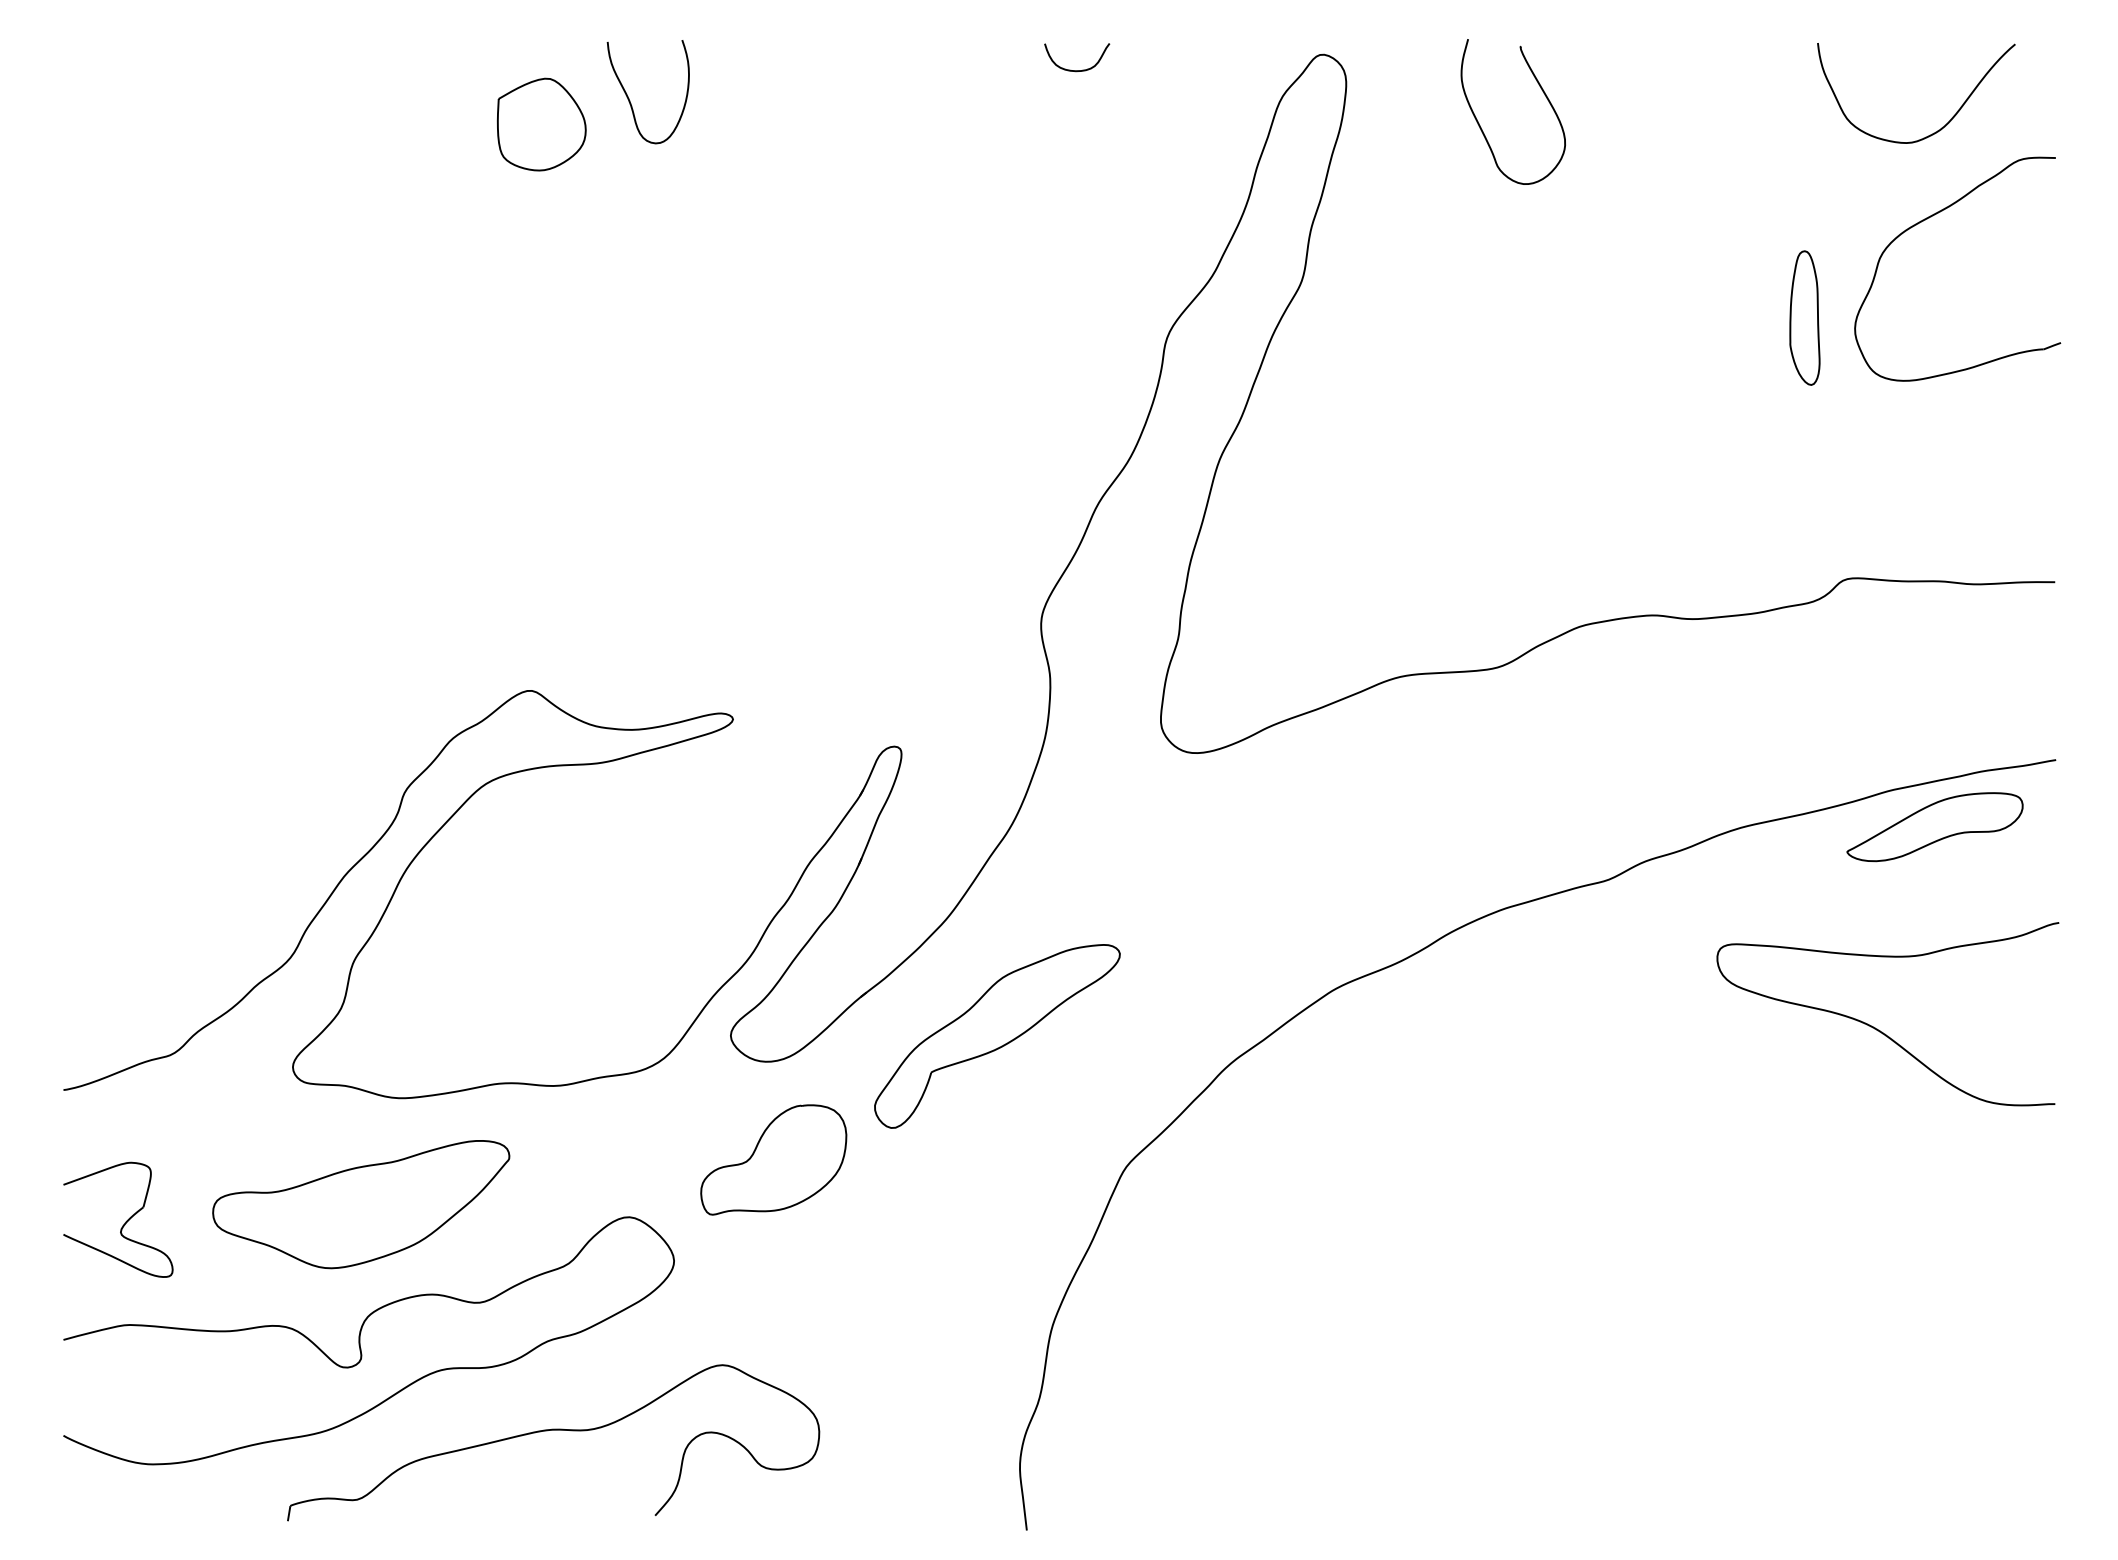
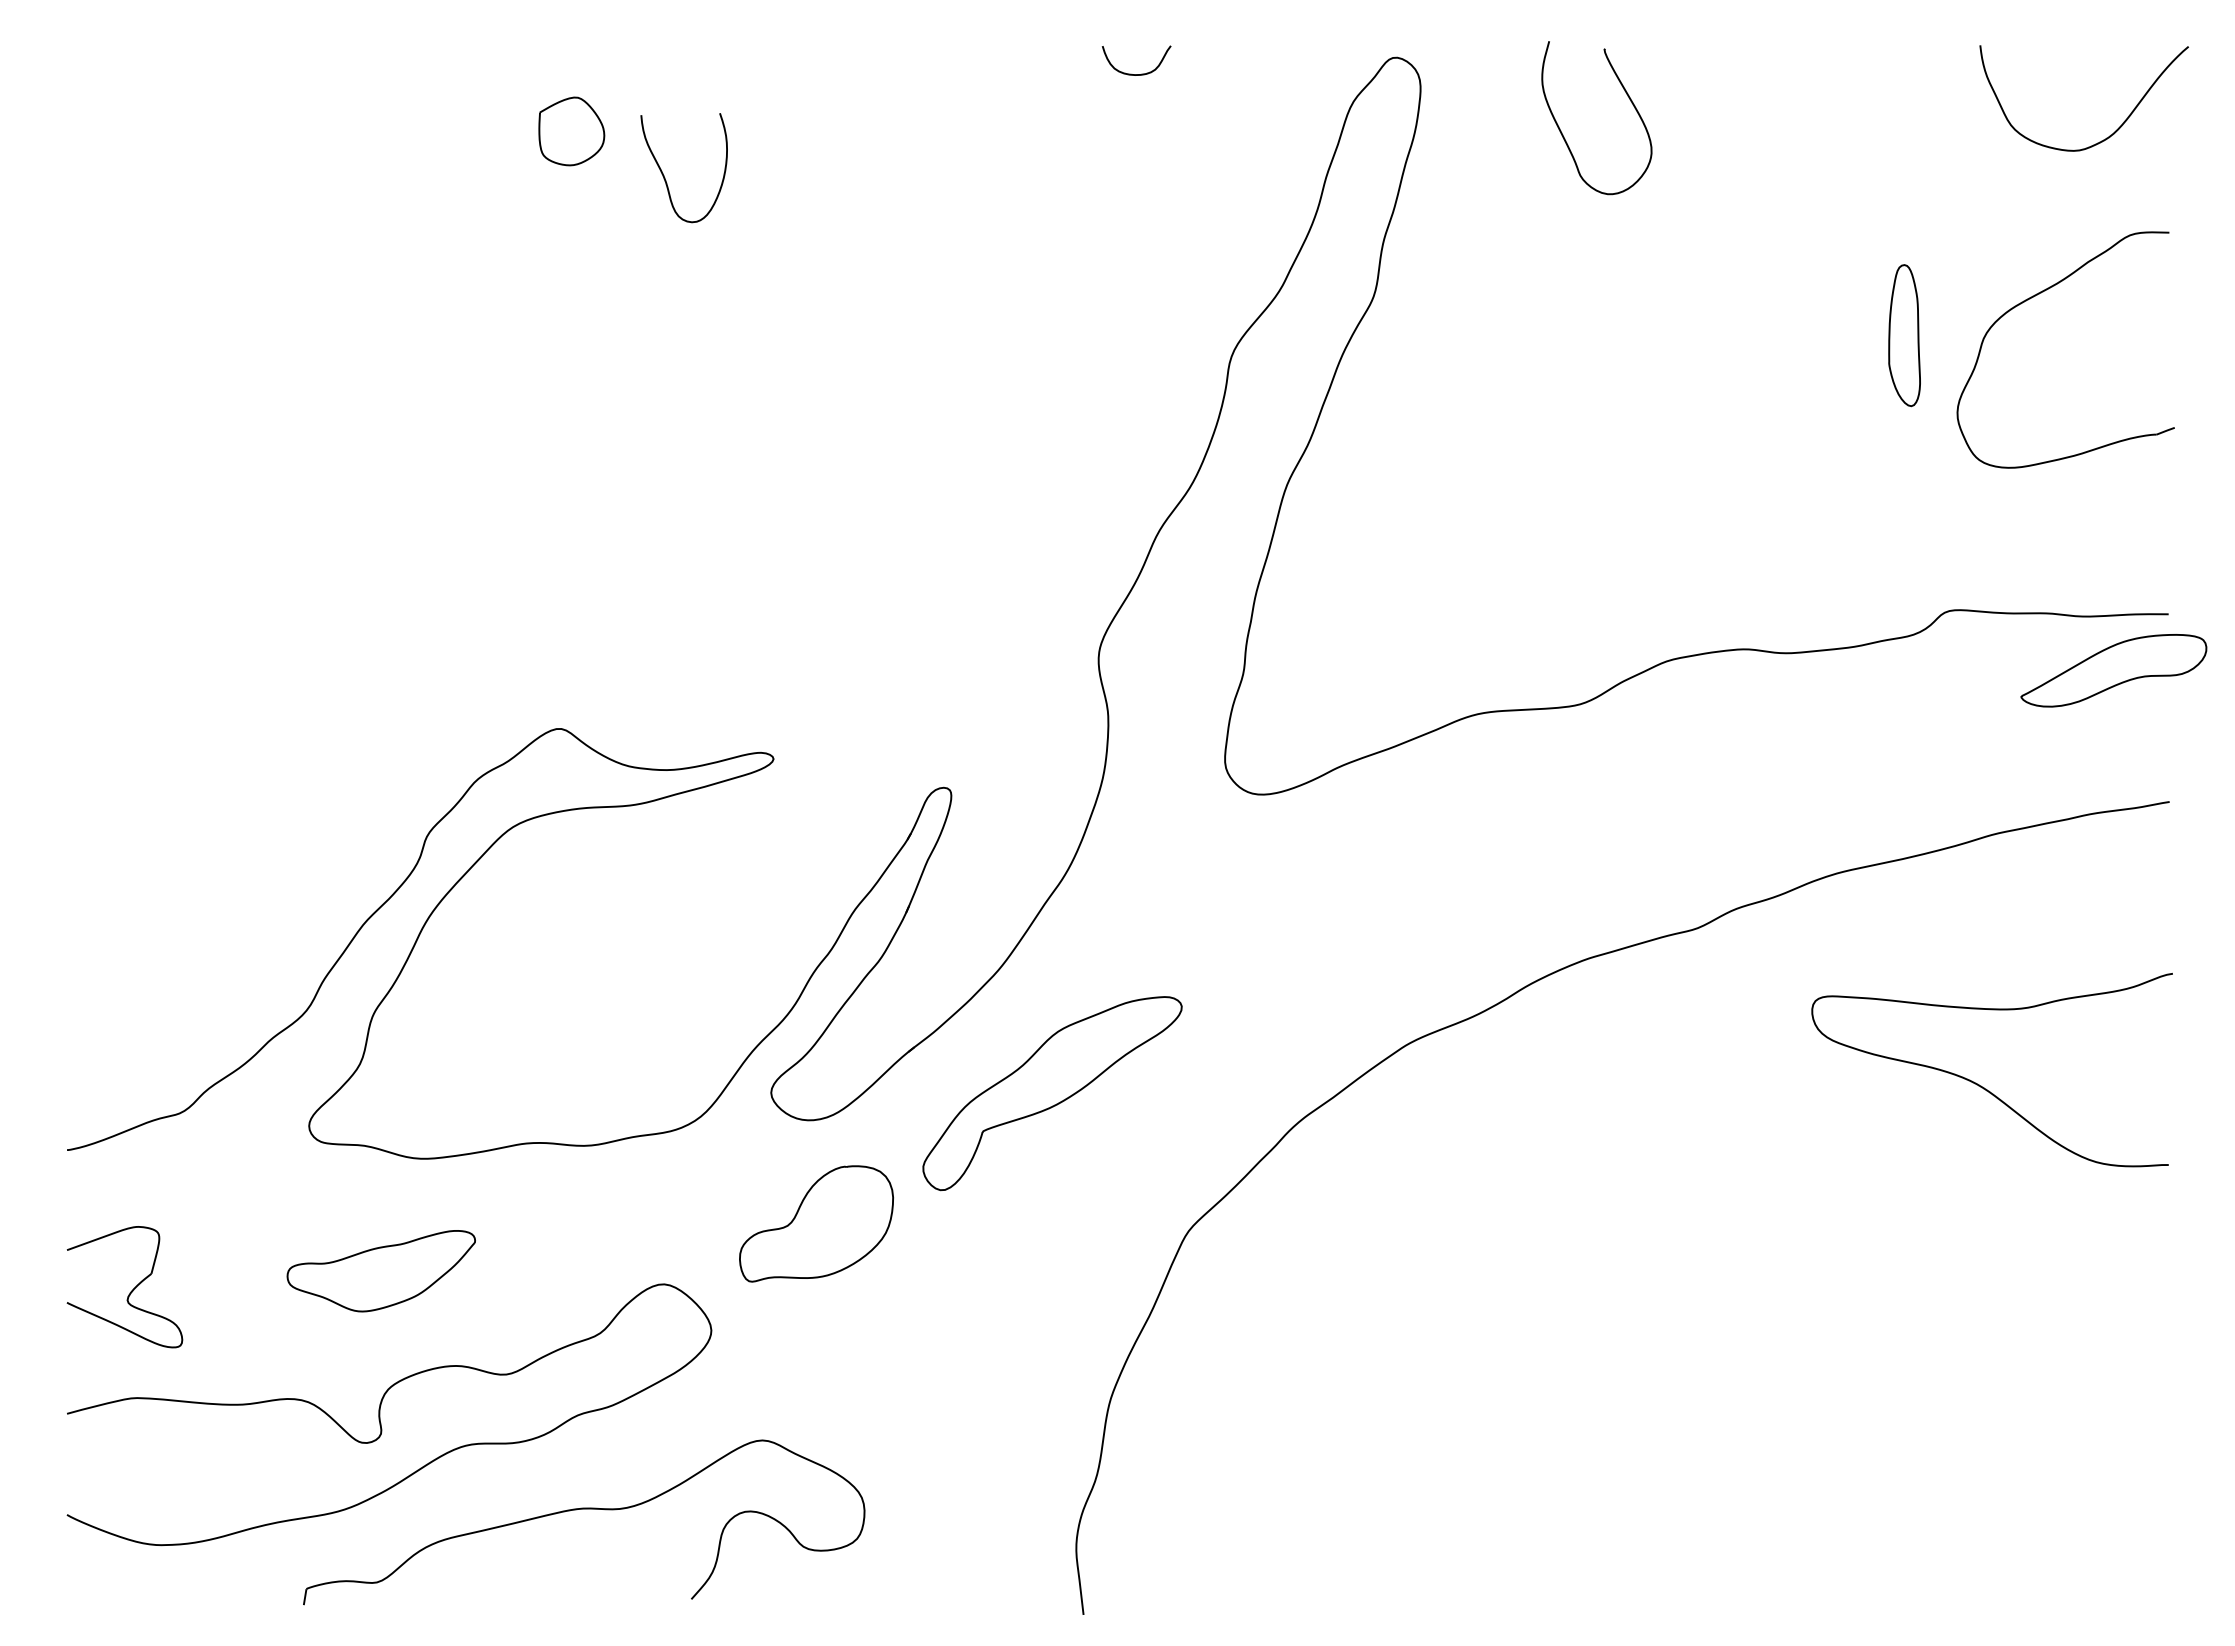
curve: (630, 100) -> (665, 177), moved
part: (541, 124) -> (571, 131), size x0.7
curve: (1940, 128) -> (2109, 135), moved
part: (1930, 217) -> (2037, 295), moved
part: (1934, 826) -> (2113, 670), moved
part: (361, 1205) -> (381, 1271), size x0.6

